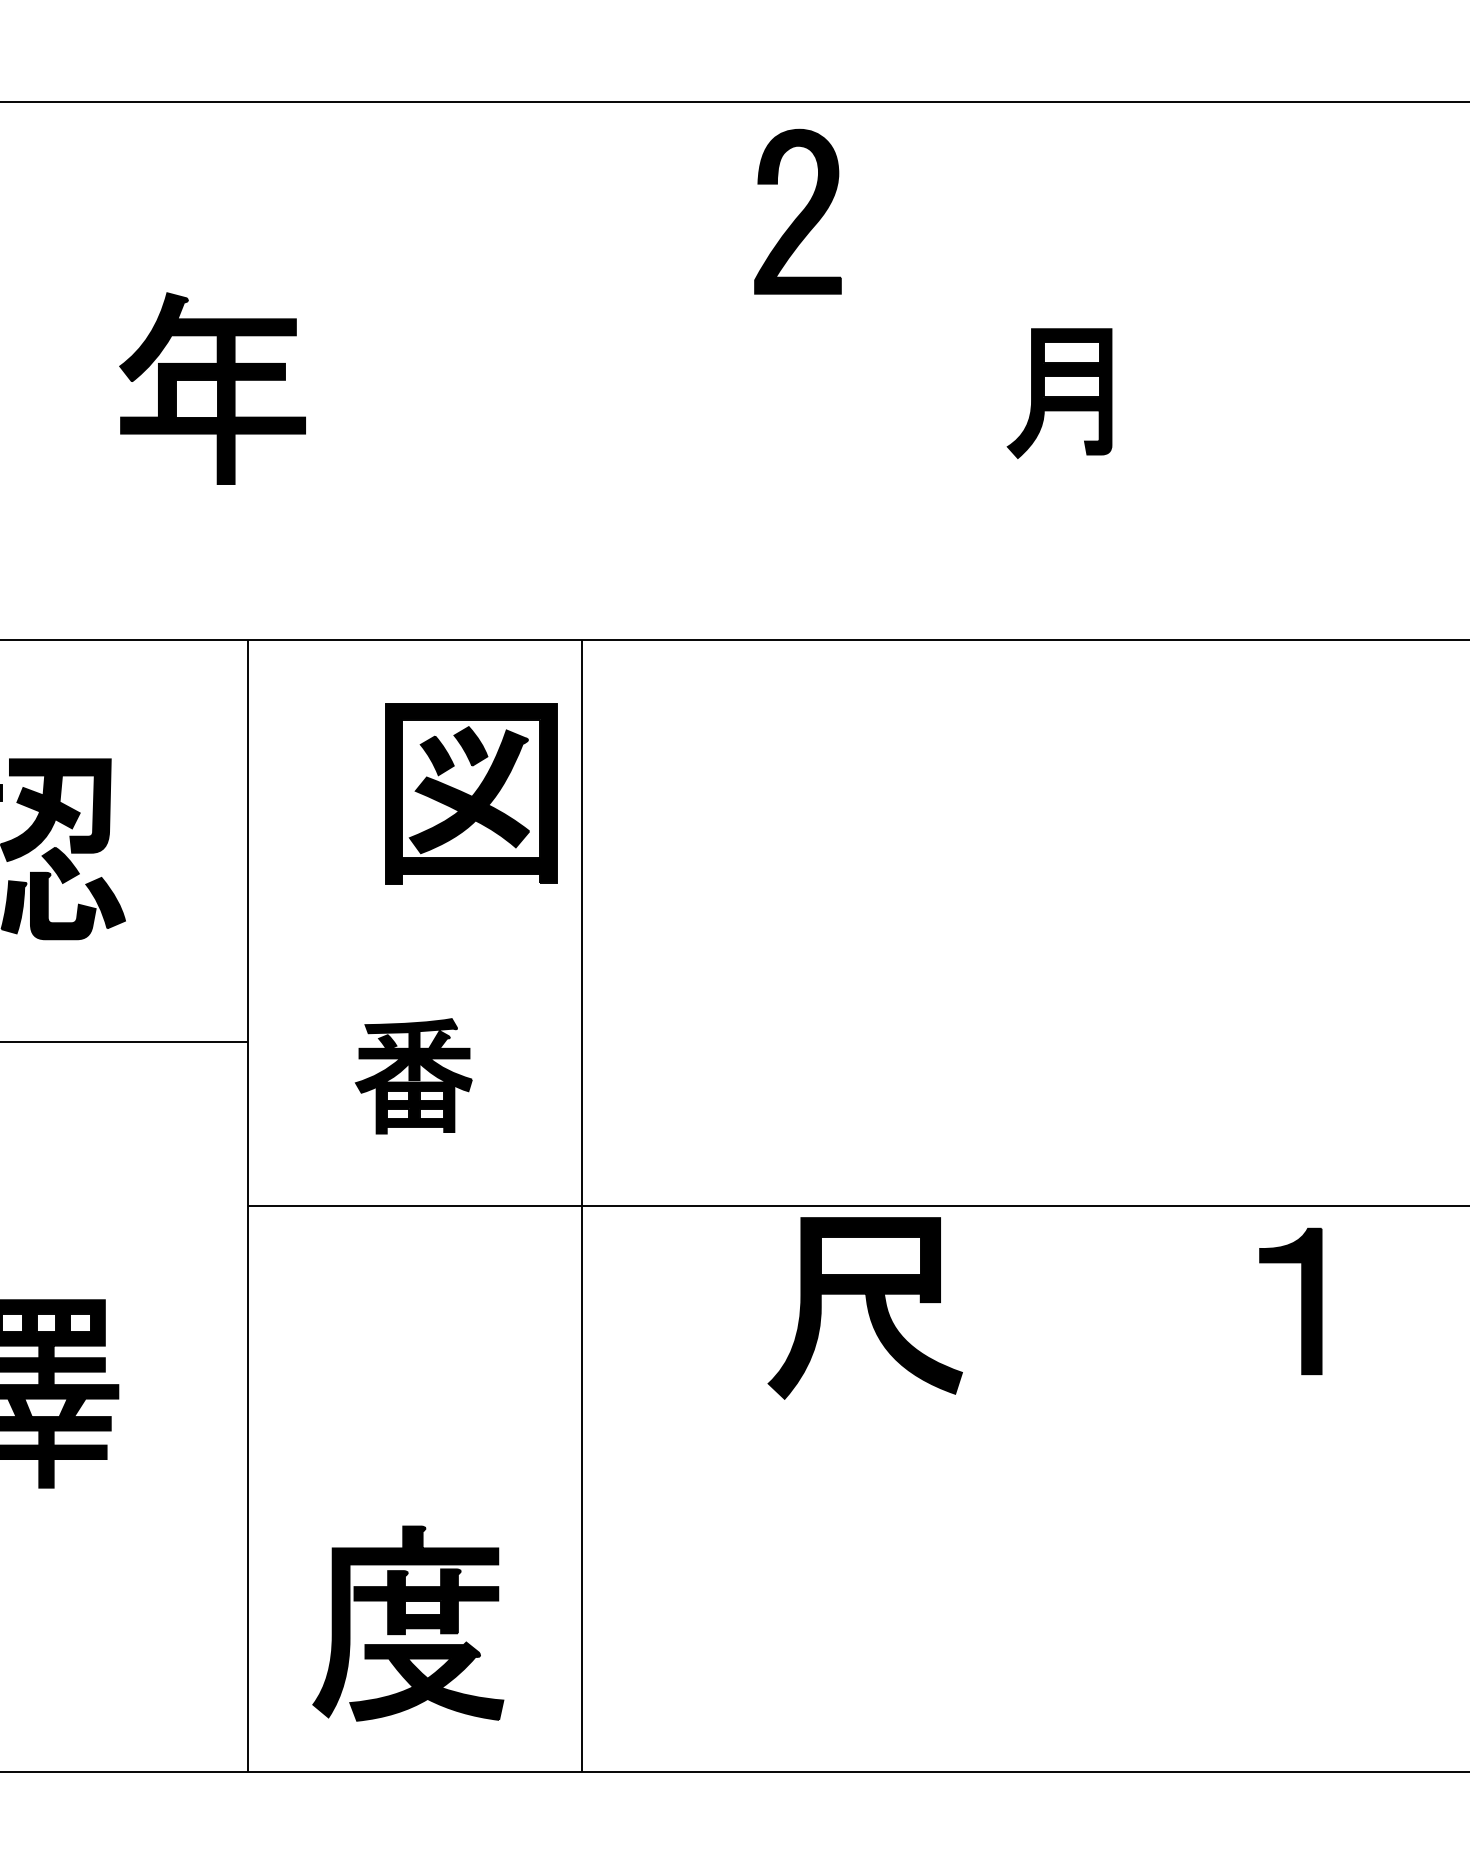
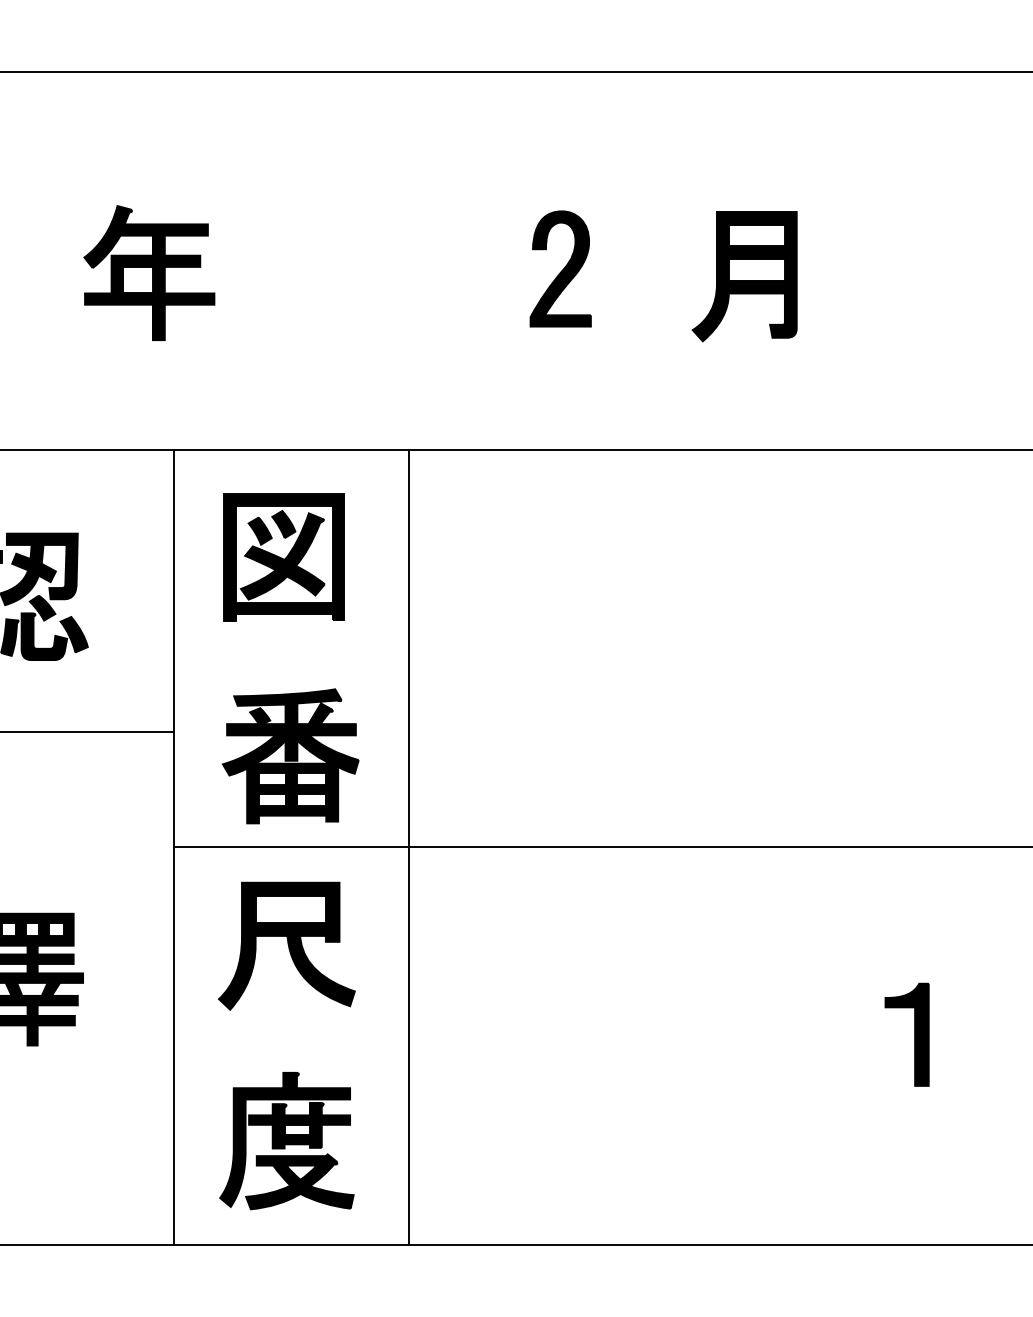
part: (797, 211) -> (560, 268), moved
part: (1059, 393) -> (744, 276), size x1.43
part: (471, 793) -> (284, 557), moved
part: (413, 1076) -> (290, 756), size x1.67
part: (1301, 1301) -> (914, 1034), moved
part: (864, 1308) -> (286, 946), moved

